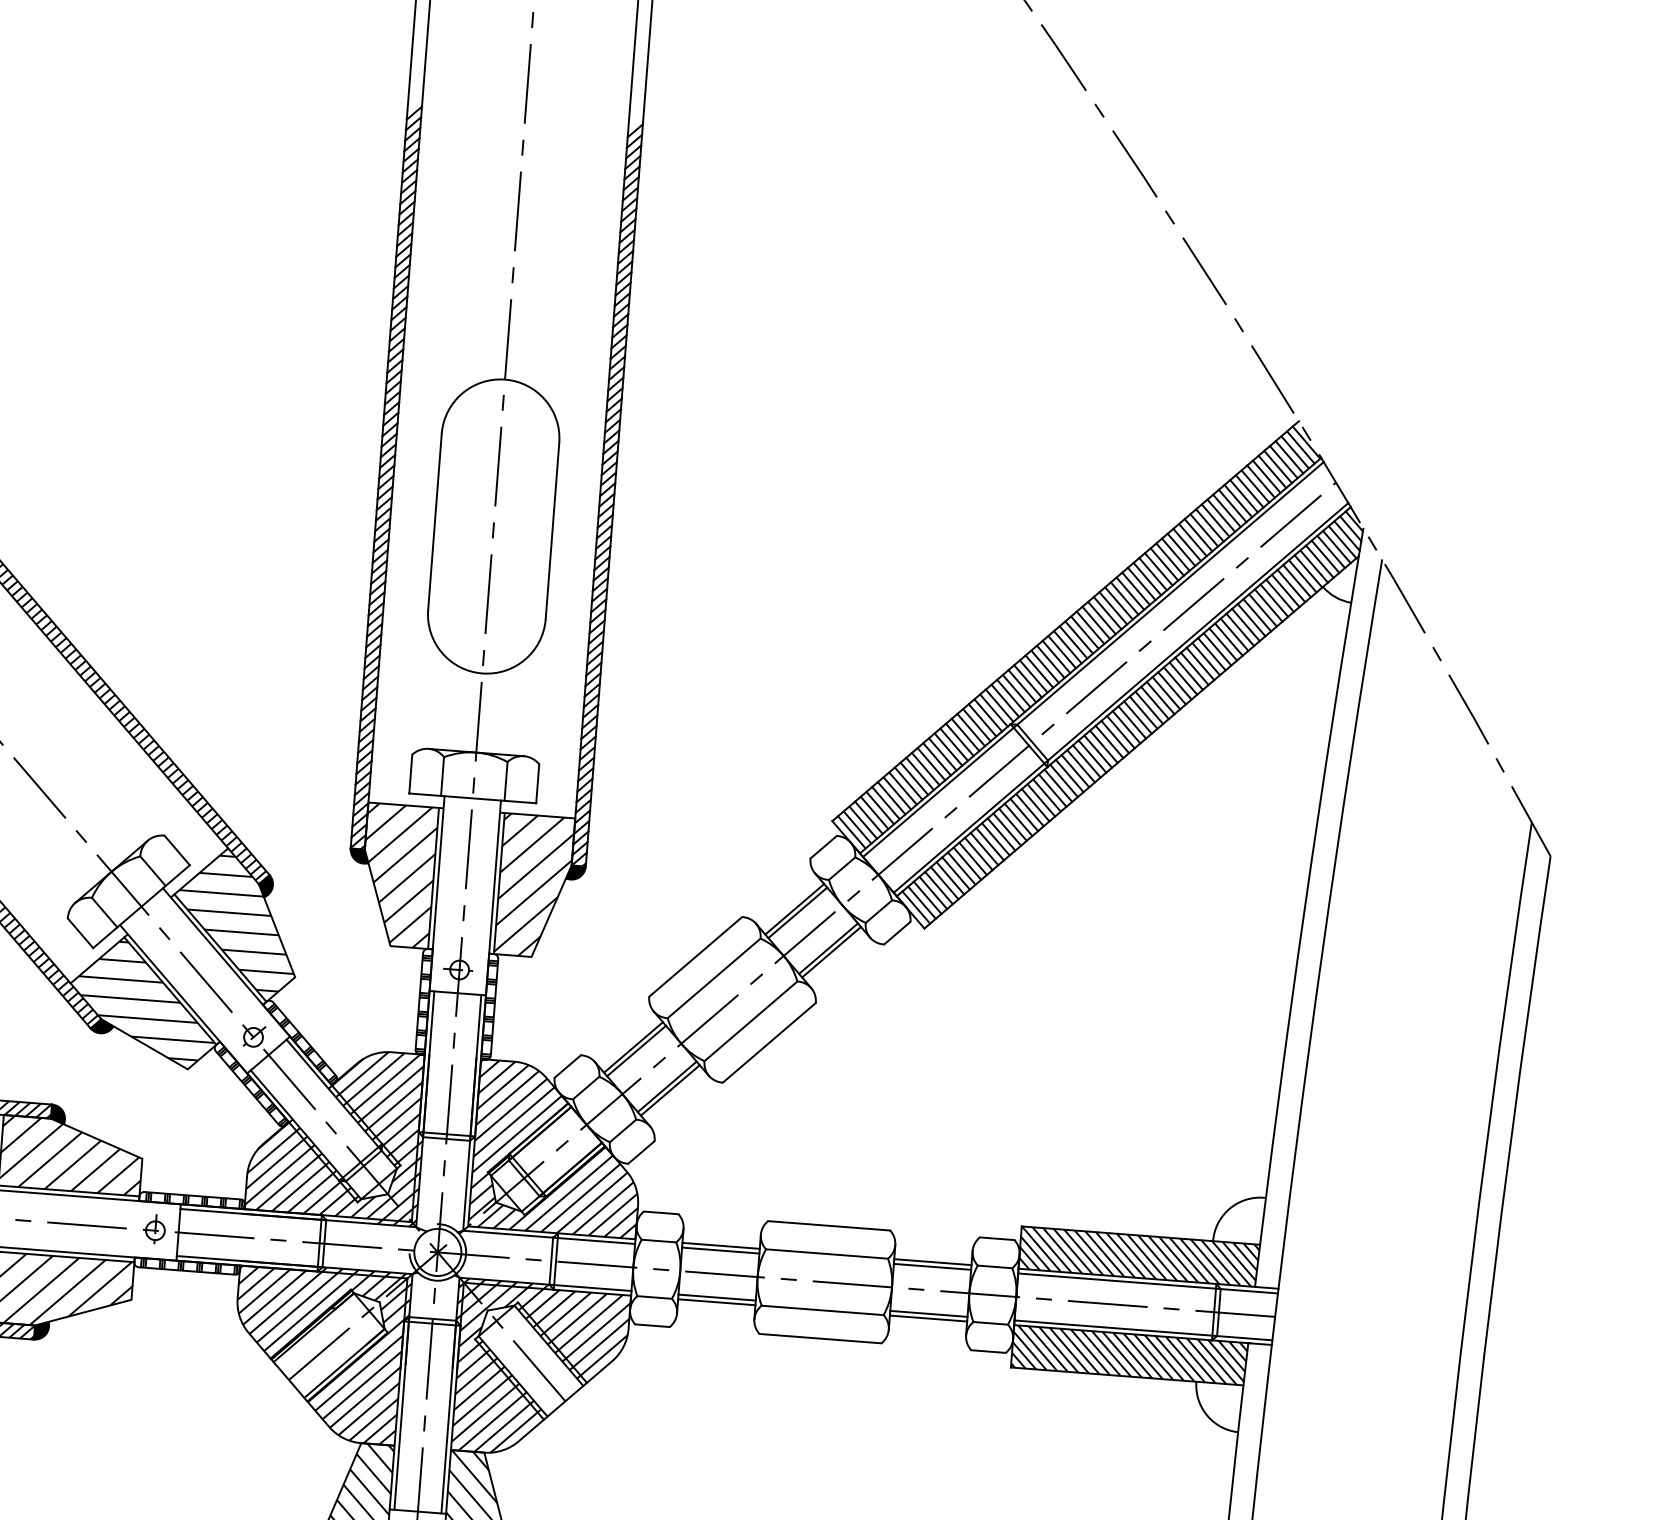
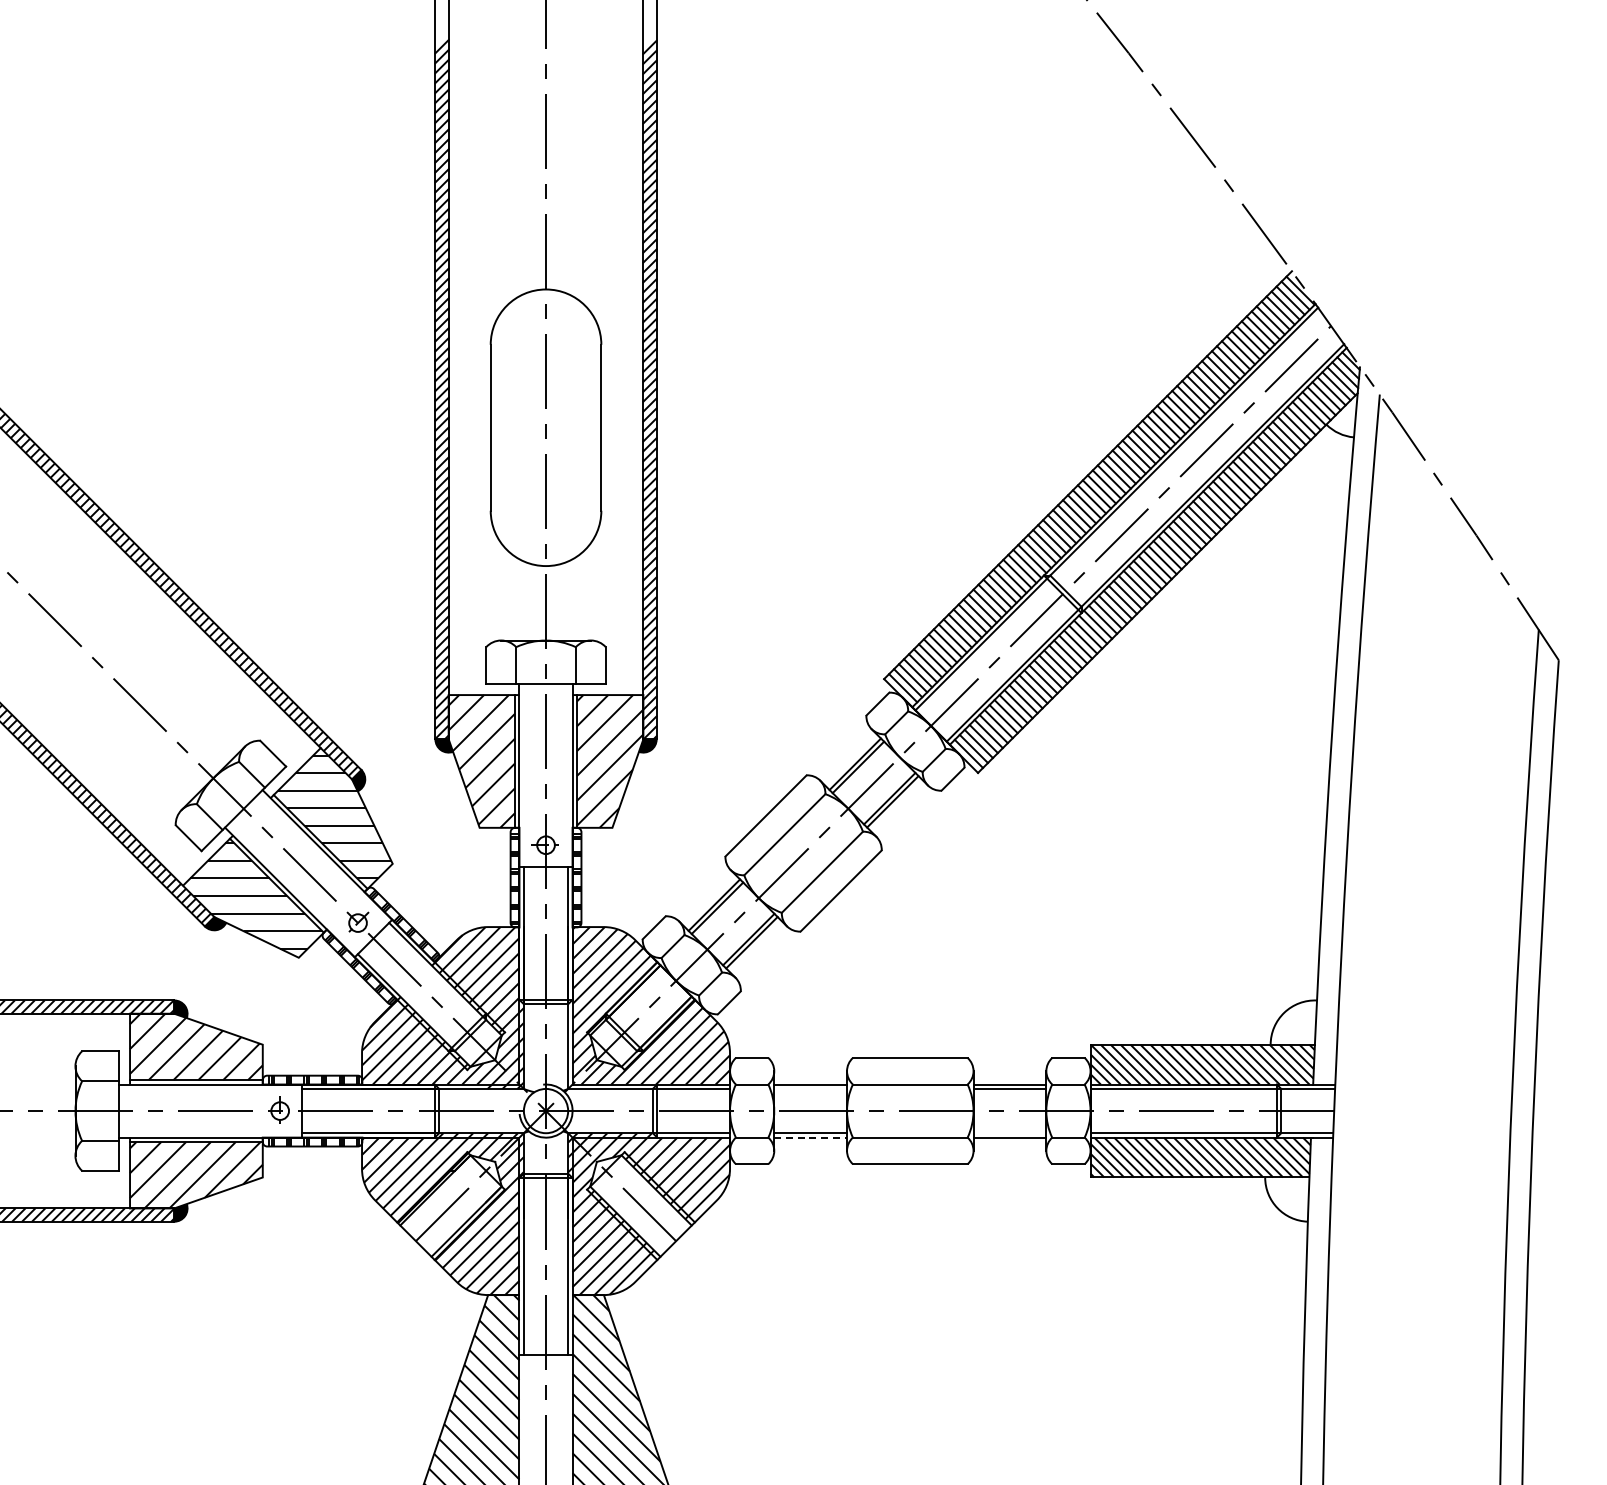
line: (720, 1250) -> (810, 1088), removed
line: (717, 1302) -> (811, 1137), solid -> dashed
line: (928, 1314) -> (1009, 1133), removed

